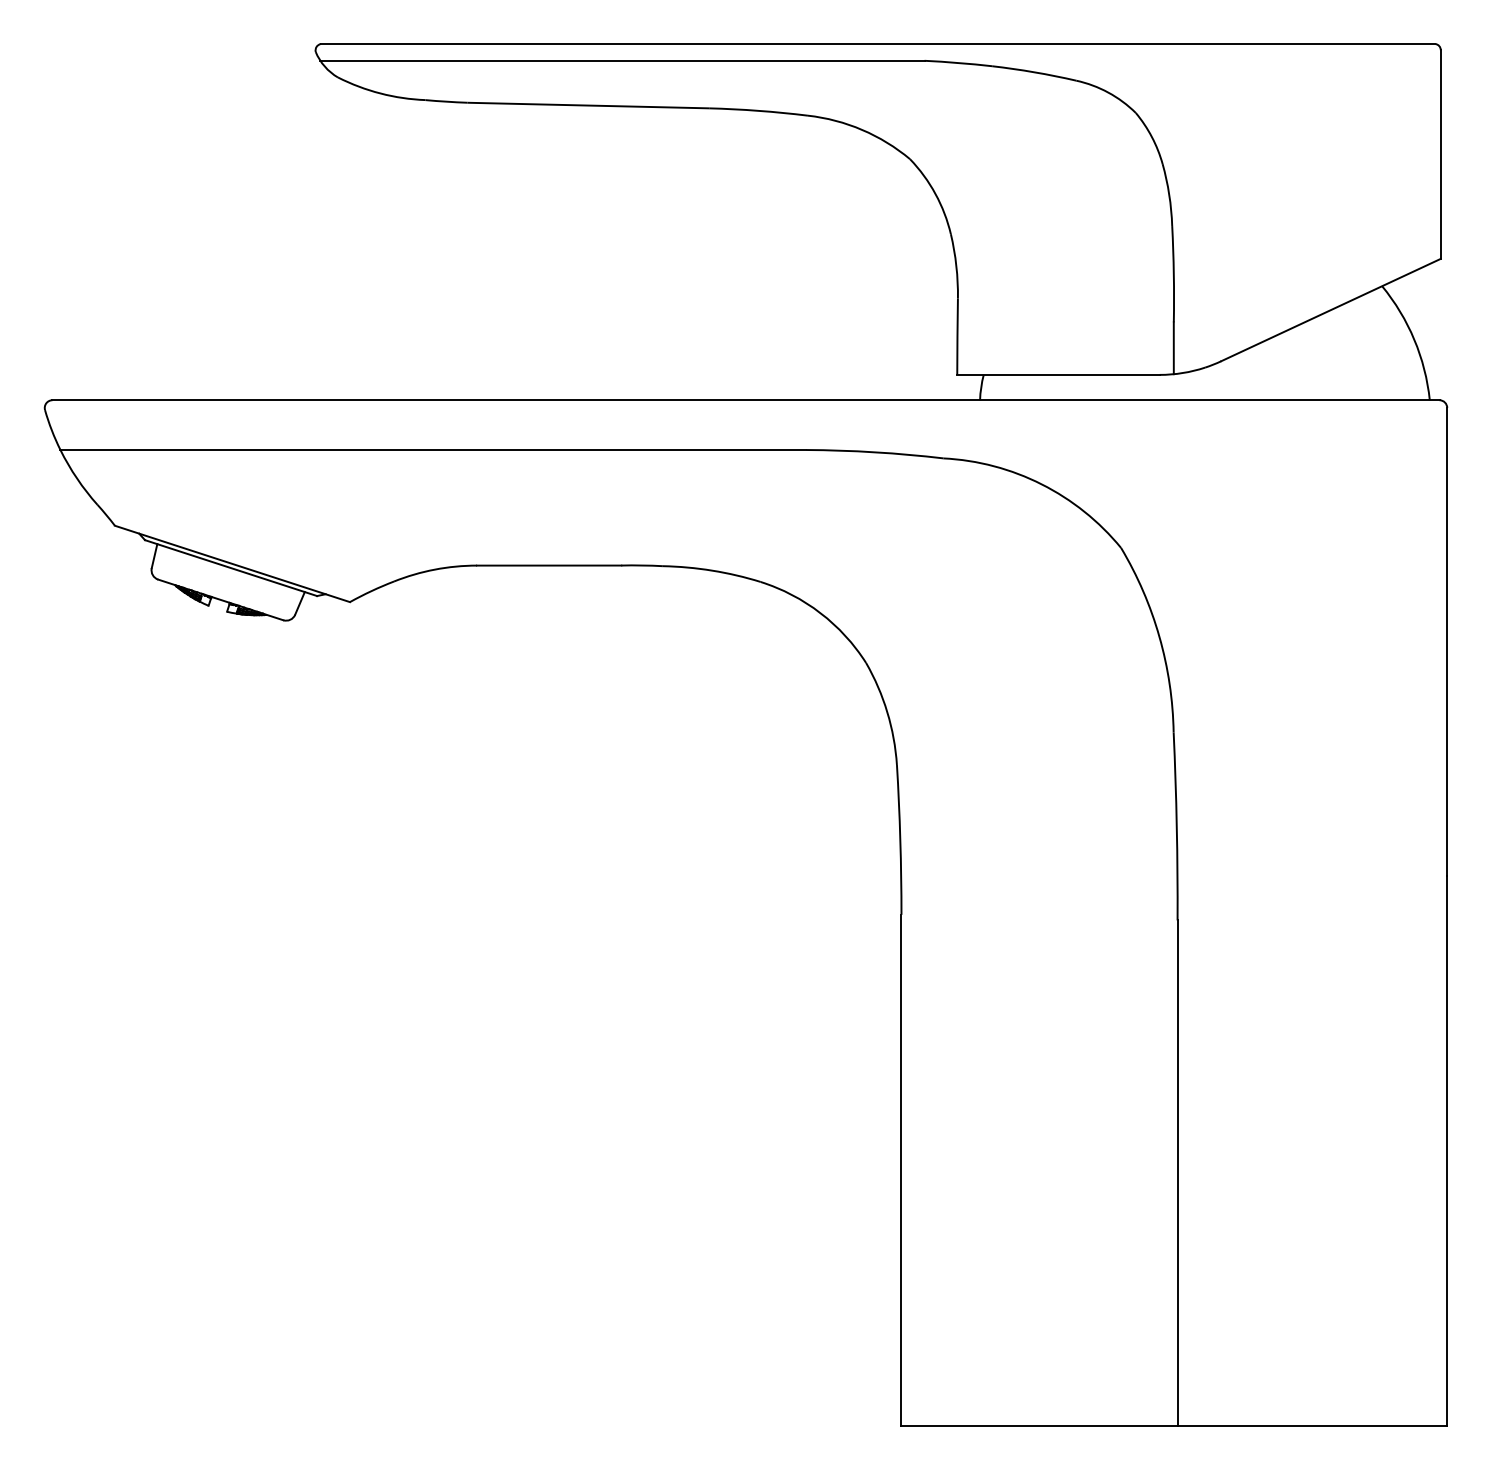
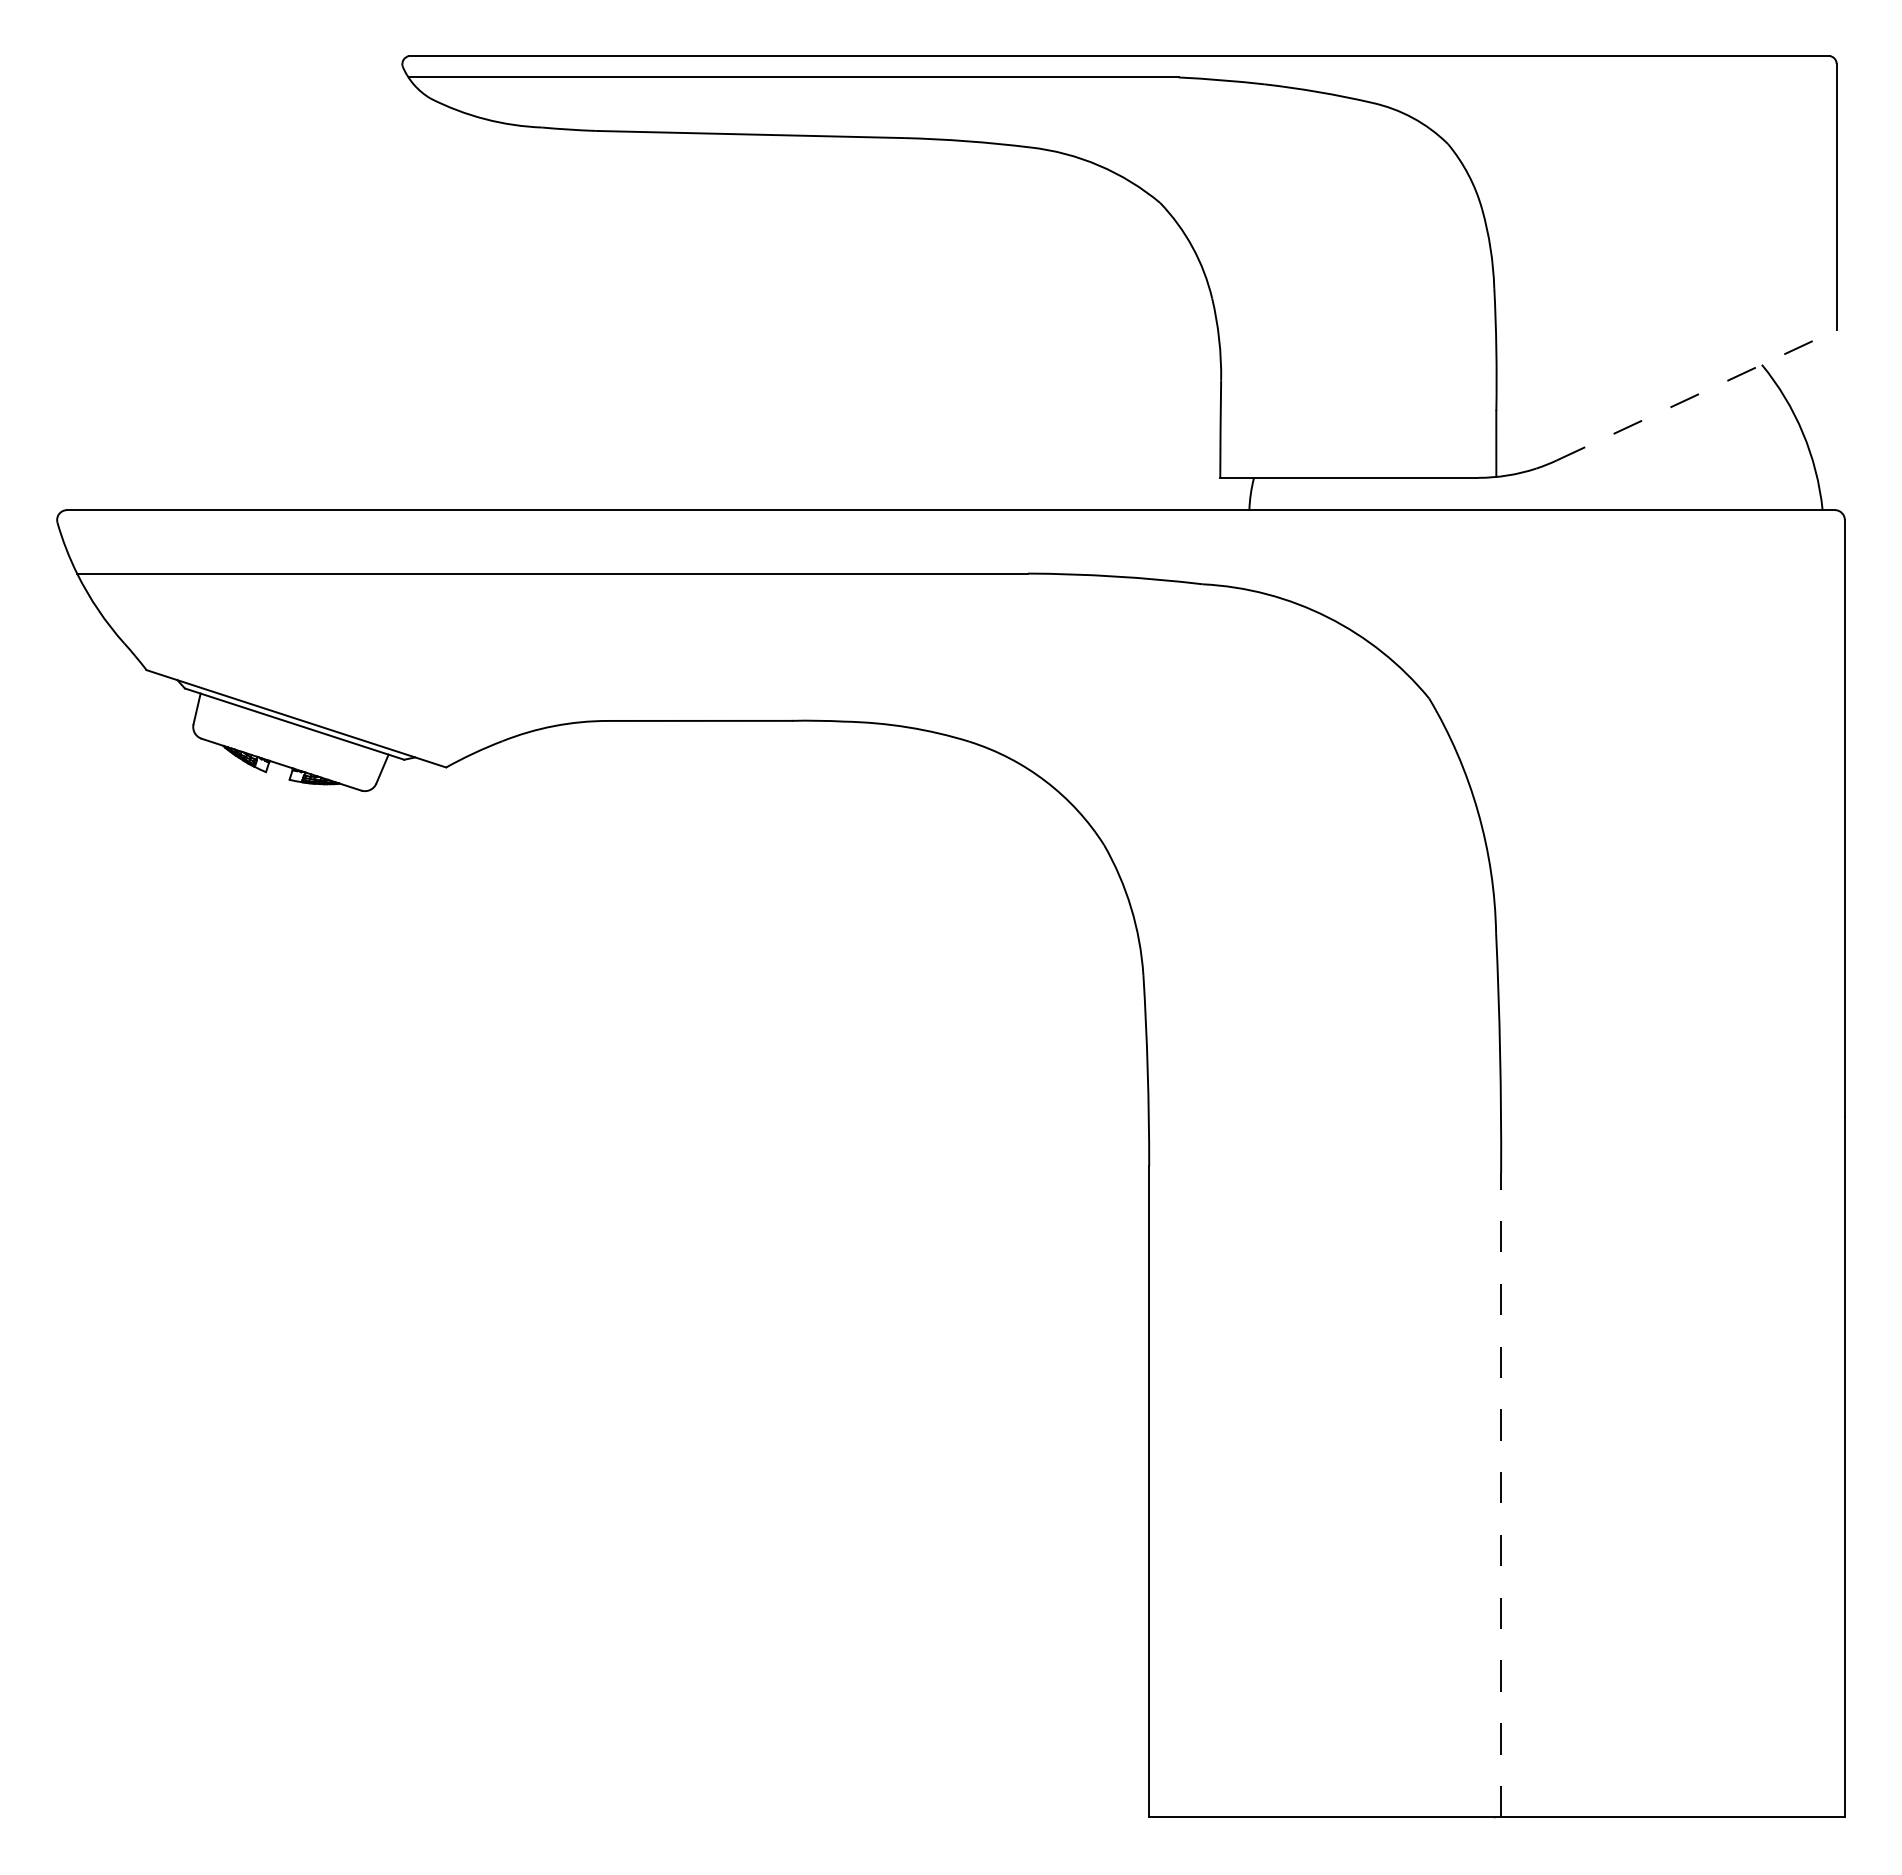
line: (1331, 309) -> (1697, 394), solid -> dashed
line: (1177, 1173) -> (1501, 1495), solid -> dashed

